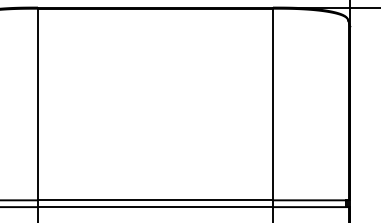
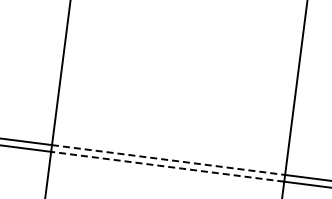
line: (155, 200) -> (168, 160), solid -> dashed
line: (154, 207) -> (166, 167), solid -> dashed

